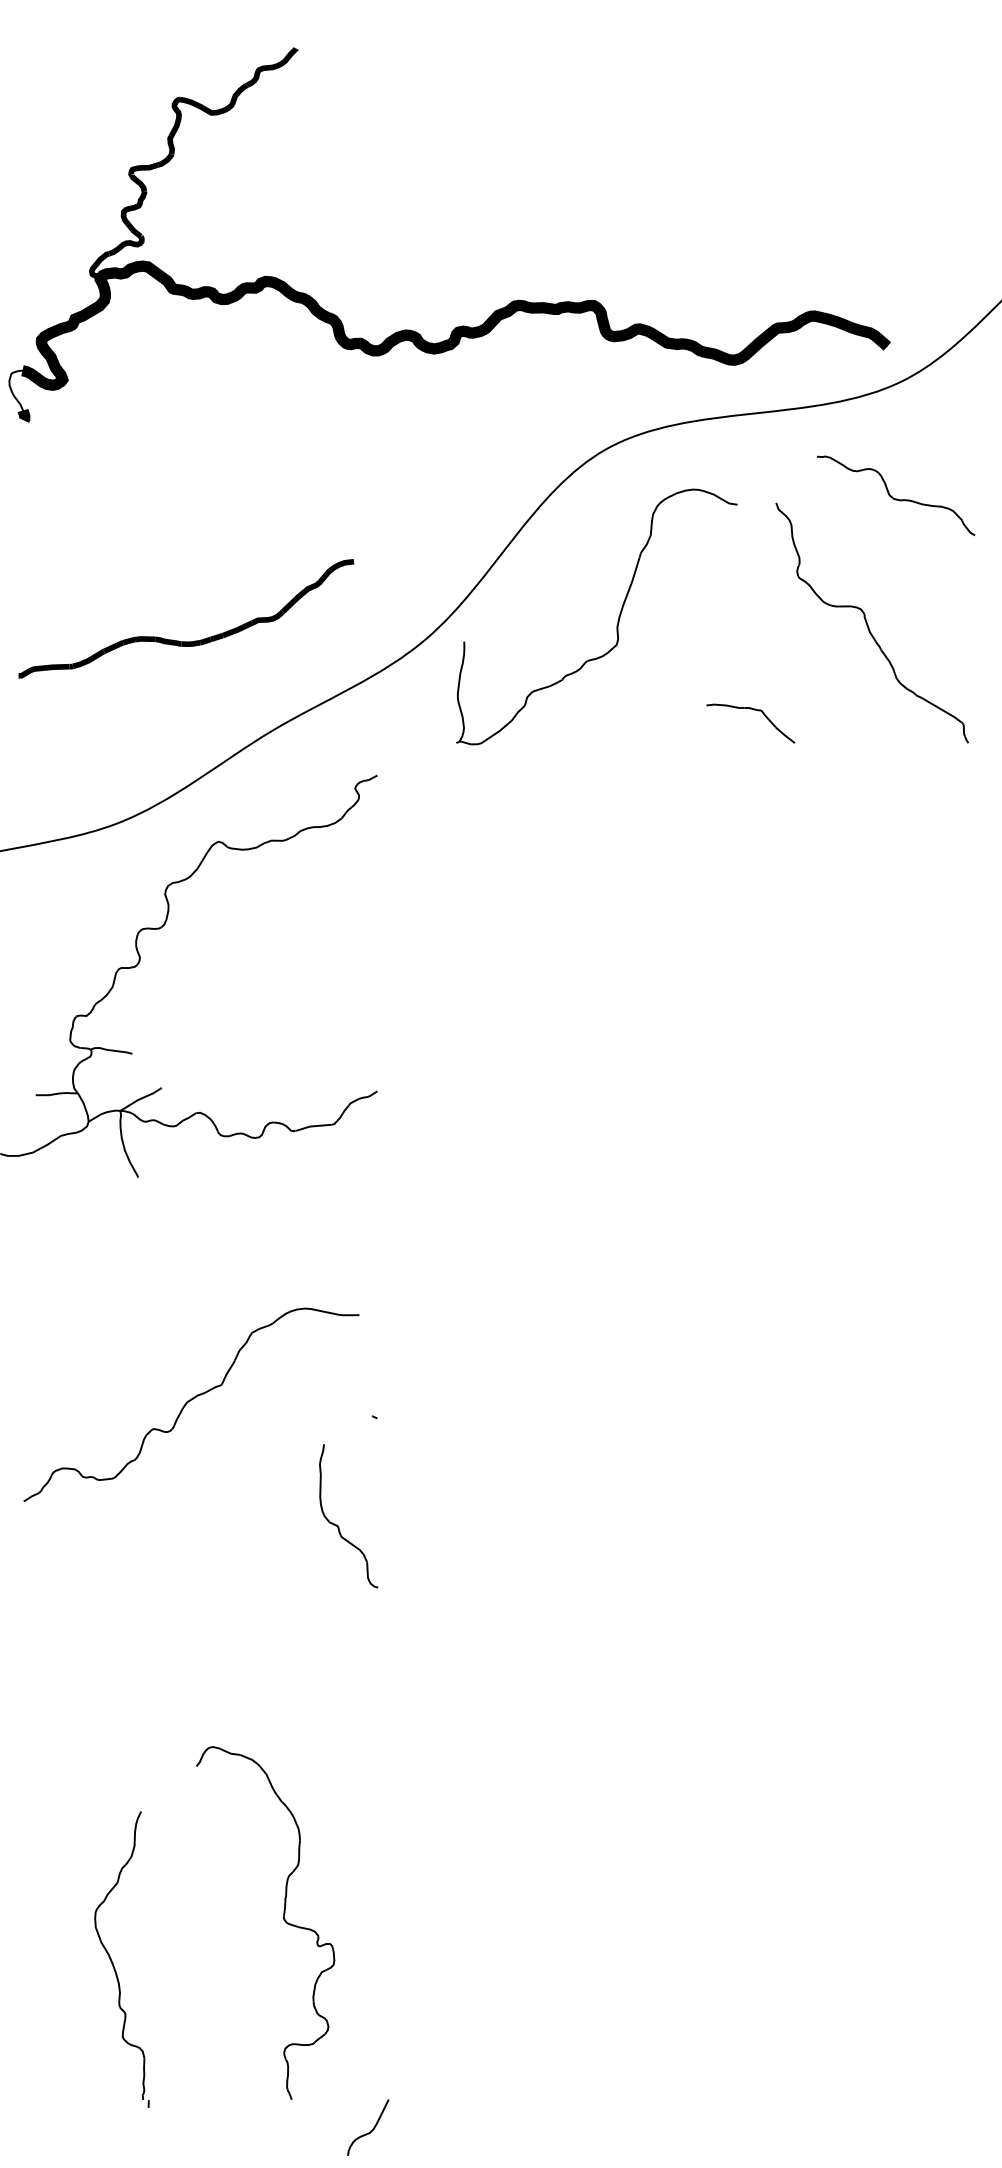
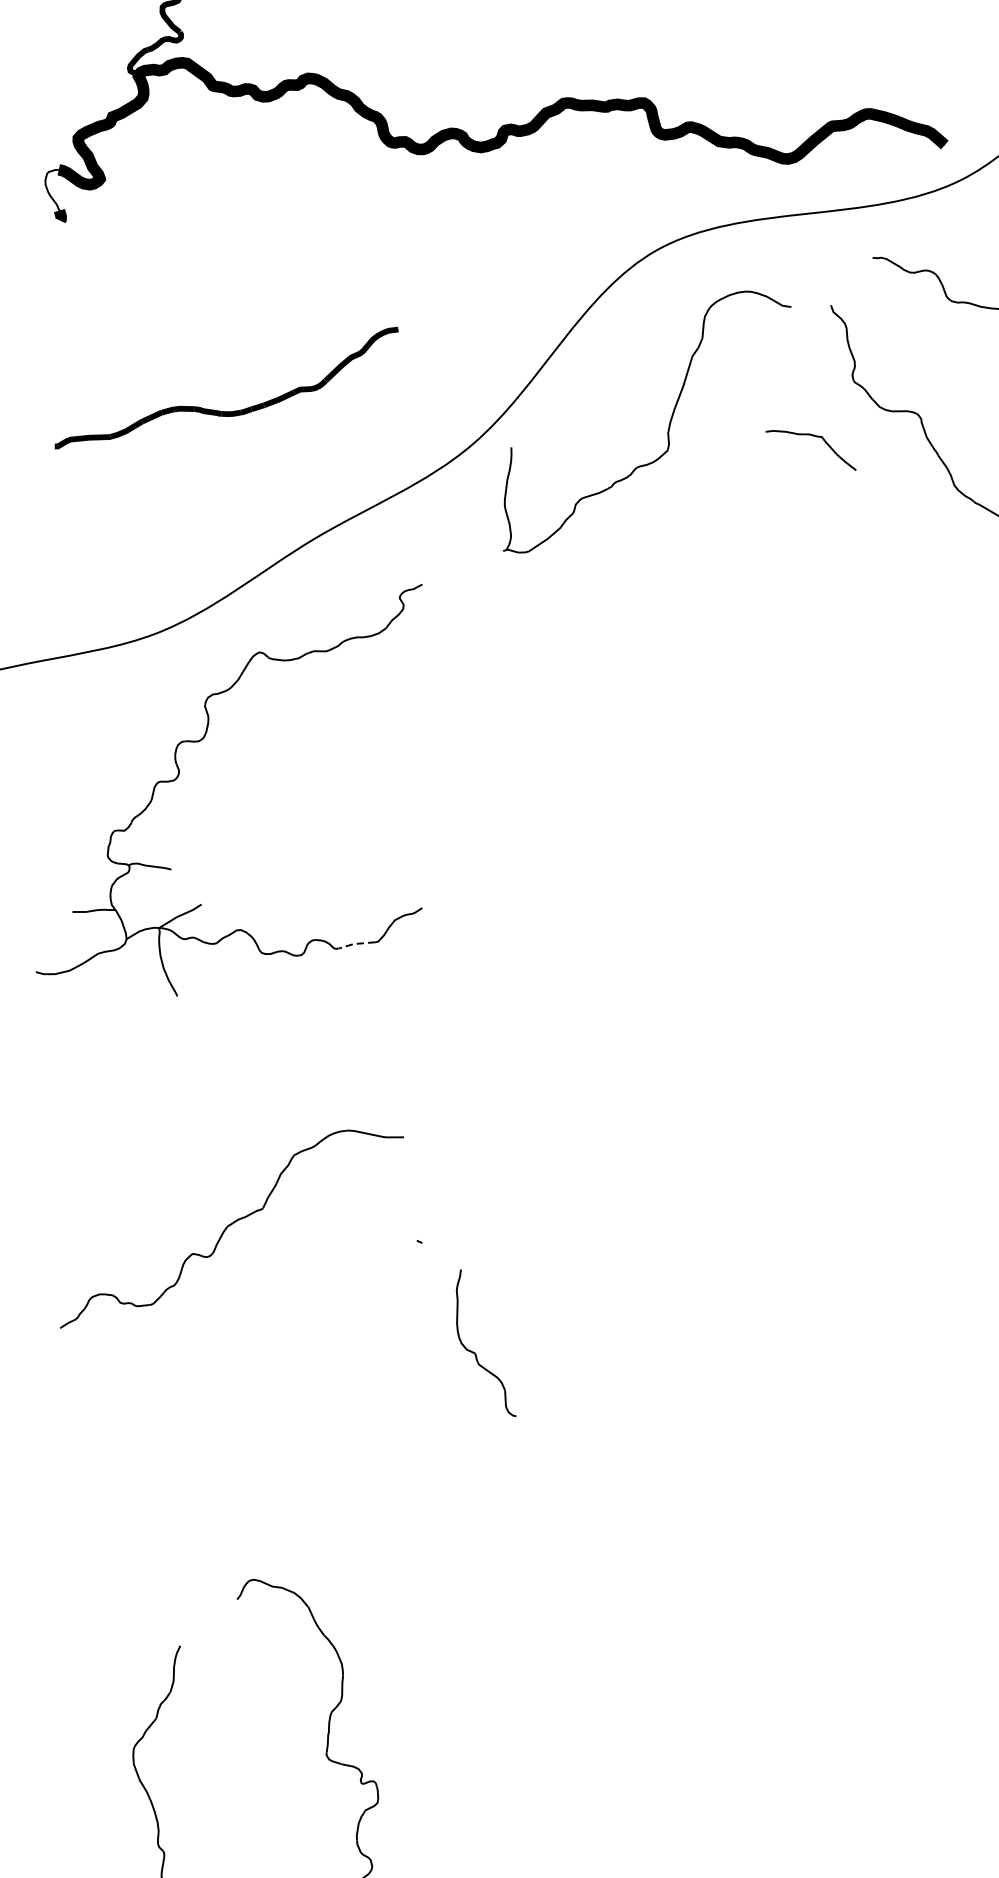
part: (186, 641) -> (226, 411), moved
part: (753, 710) -> (813, 436), moved
line: (311, 1126) -> (354, 944), solid -> dashed
part: (338, 1525) -> (475, 1352), moved

